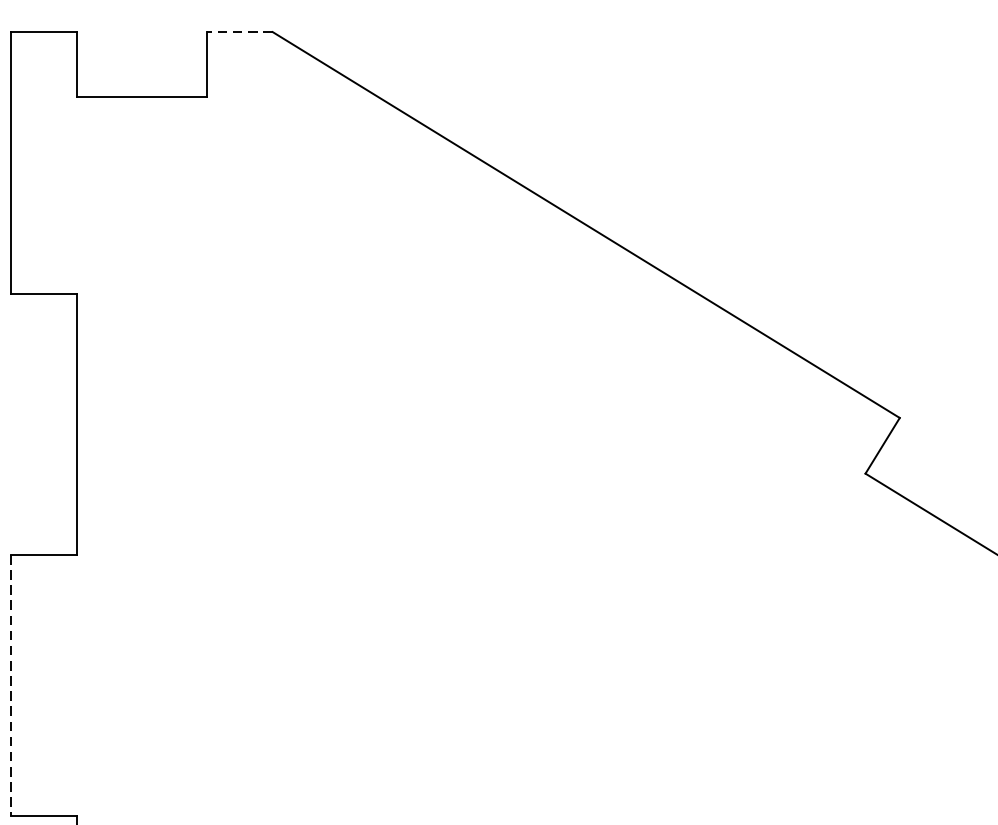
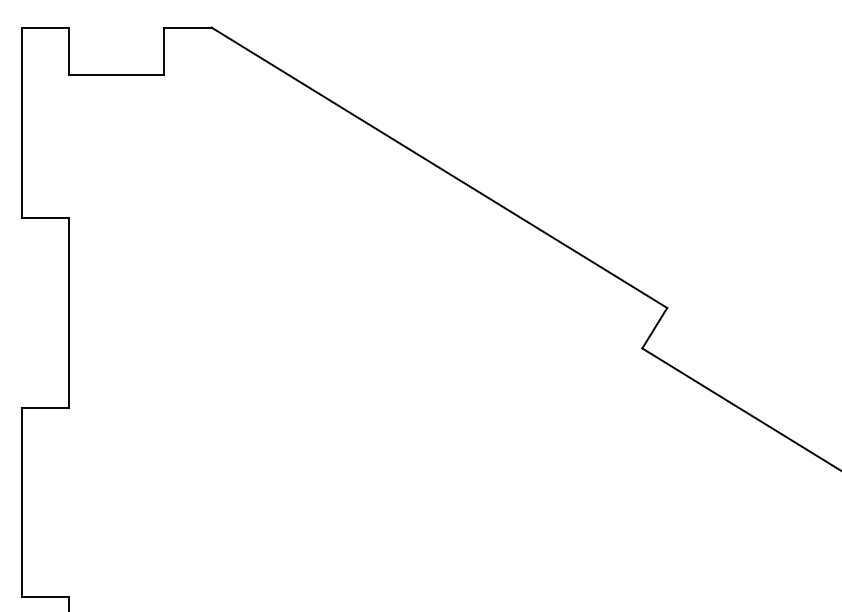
line: (239, 31) -> (187, 27), dashed -> solid
line: (10, 685) -> (21, 502), dashed -> solid

